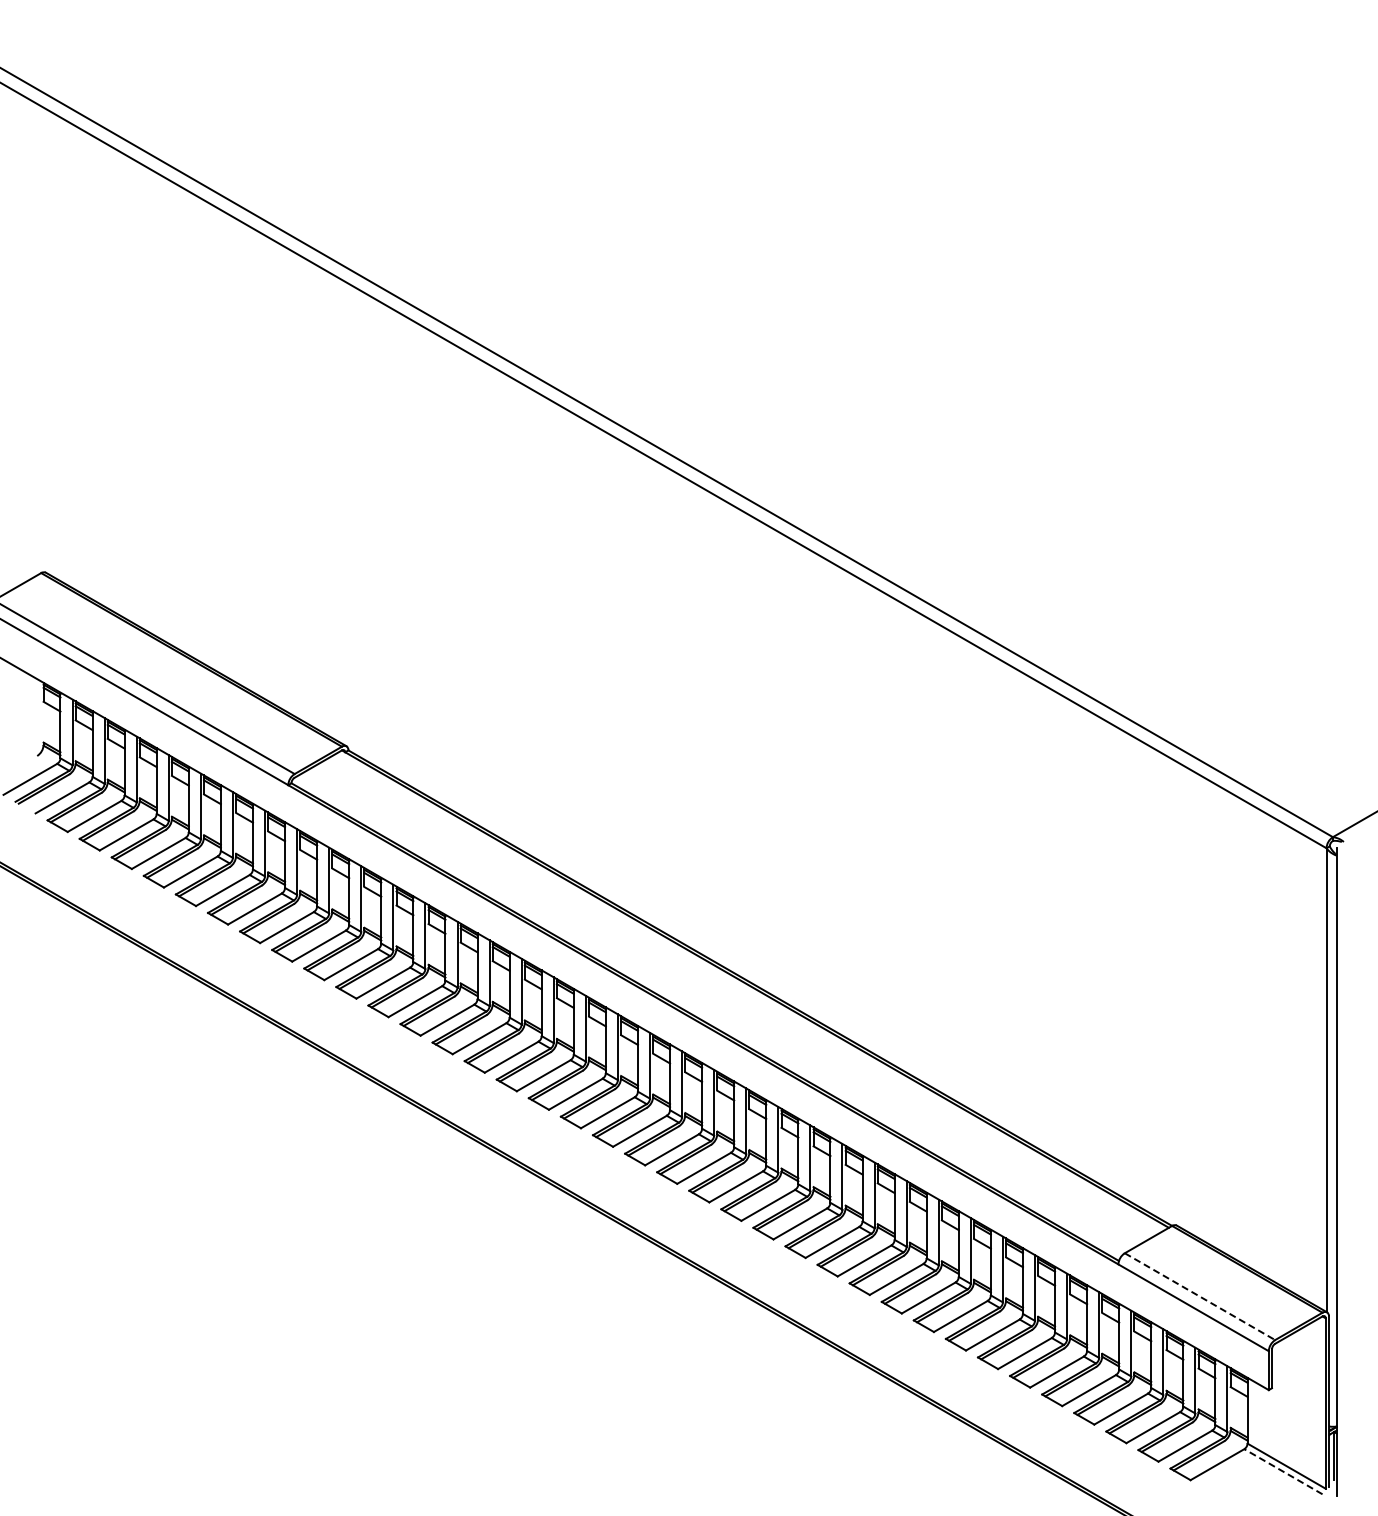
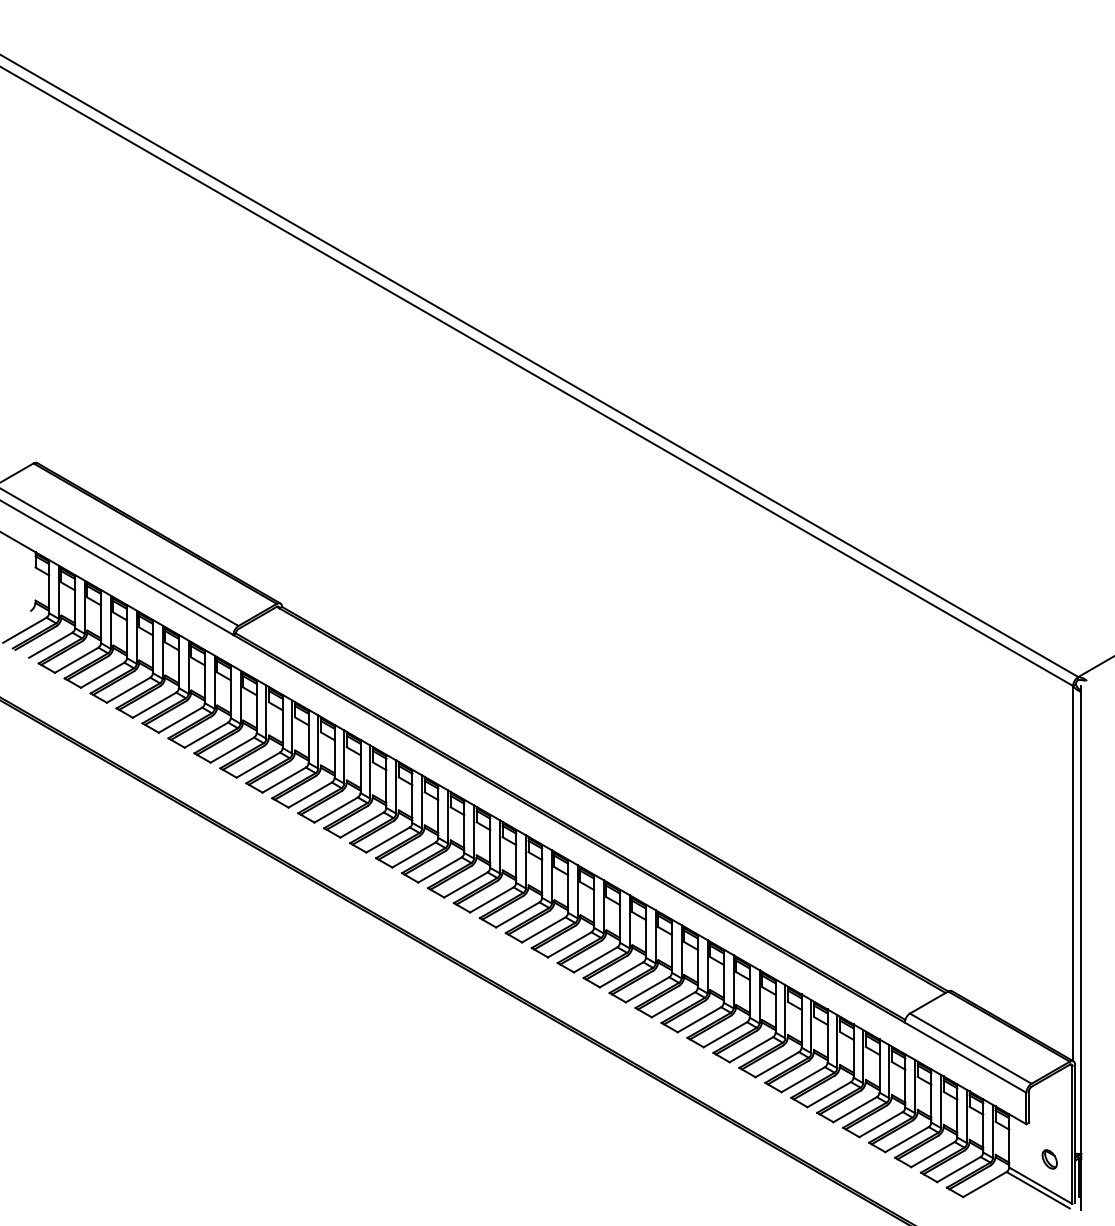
line: (1200, 1296) -> (971, 1048), dashed -> solid
part: (1297, 1433) -> (1049, 1159), added
line: (1283, 1471) -> (1038, 1190), dashed -> solid

